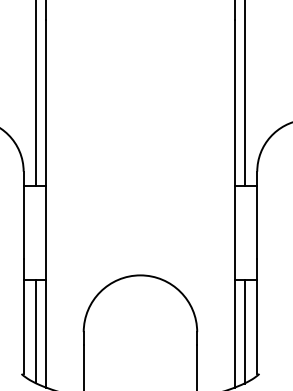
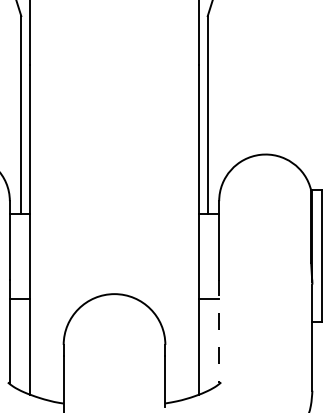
line: (257, 317) -> (219, 331), solid -> dashed
line: (36, 331) -> (21, 344), removed
line: (244, 331) -> (207, 344), removed

